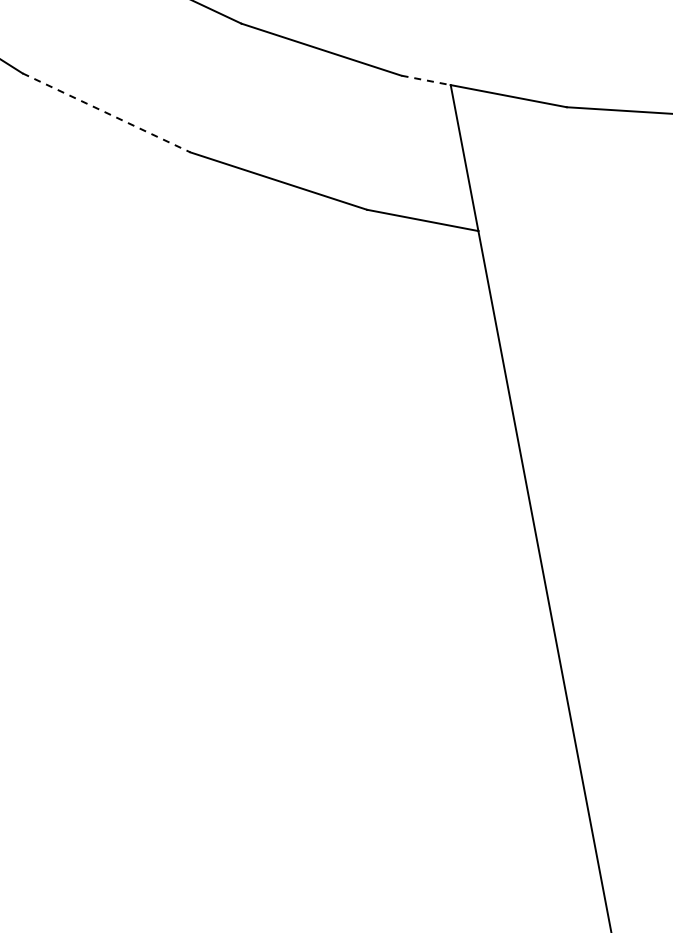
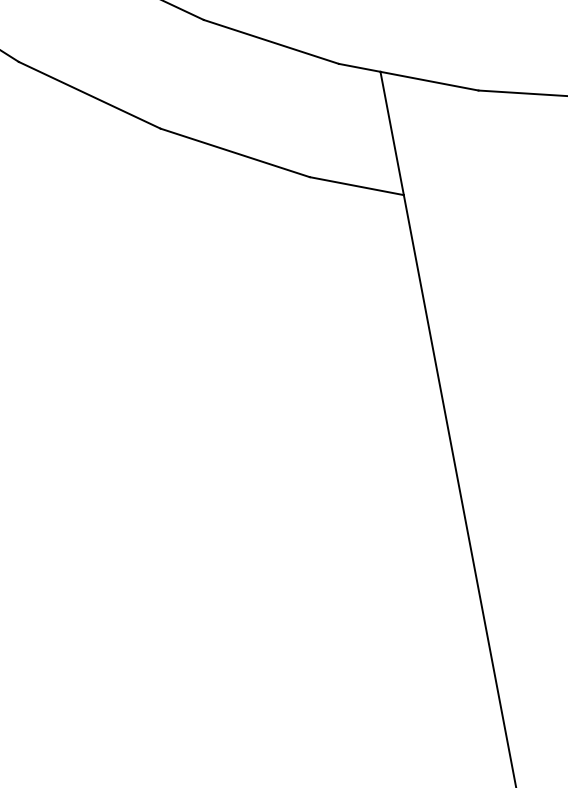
line: (426, 80) -> (360, 67), dashed -> solid
line: (106, 112) -> (89, 94), dashed -> solid

